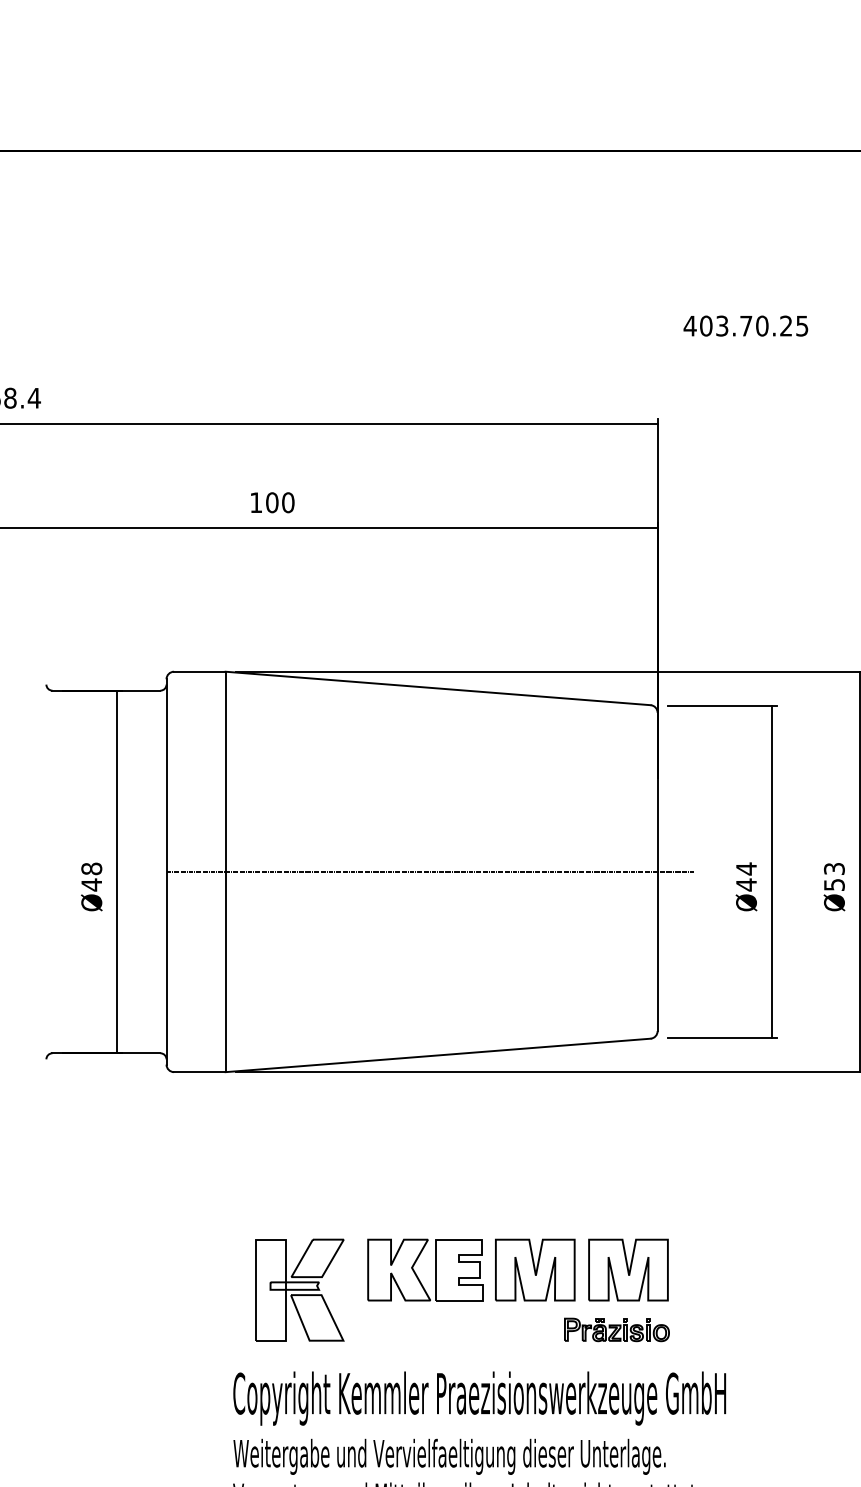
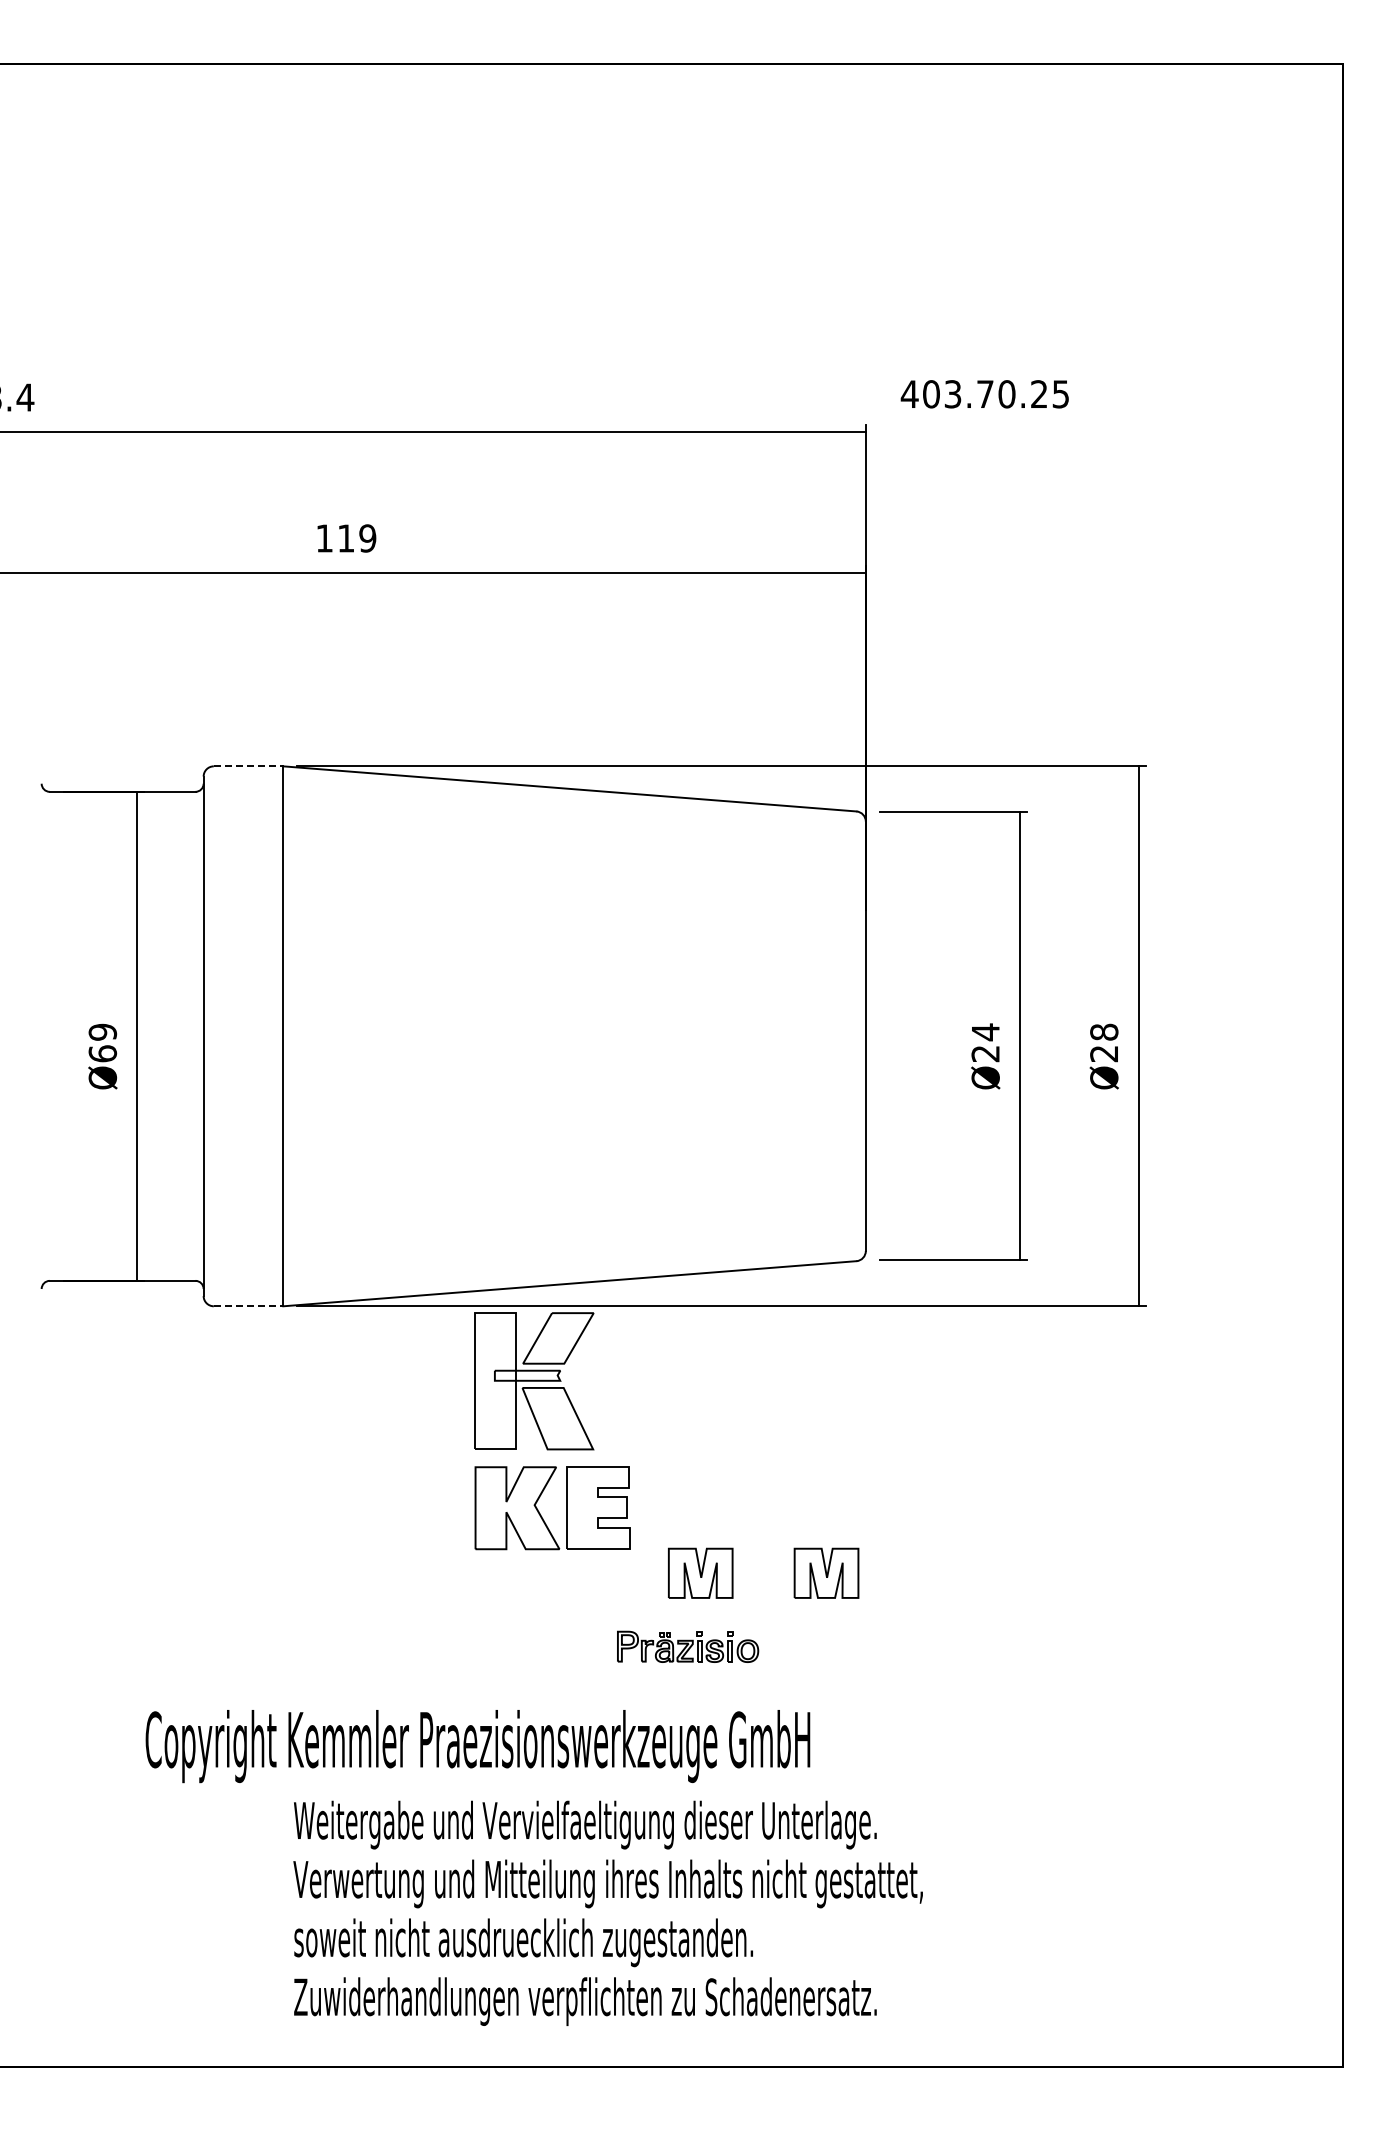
text: (745, 326) -> (984, 394), moved
text: (279, 502) -> (356, 538), 100 -> 119
line: (199, 671) -> (248, 766), solid -> dashed
line: (430, 872) -> (559, 1036), removed
text: (91, 876) -> (102, 1042), Ø48 -> Ø69
text: (834, 876) -> (1104, 1042), Ø53 -> Ø28
text: (746, 884) -> (985, 1053), Ø44 -> Ø24
line: (199, 1072) -> (248, 1306), solid -> dashed
part: (534, 1270) -> (700, 1573), size x0.6
part: (628, 1270) -> (826, 1573), size x0.6
part: (417, 1276) -> (542, 1516), moved
part: (299, 1290) -> (534, 1381), moved
part: (617, 1329) -> (688, 1646), moved
text: (479, 1398) -> (477, 1746), moved

